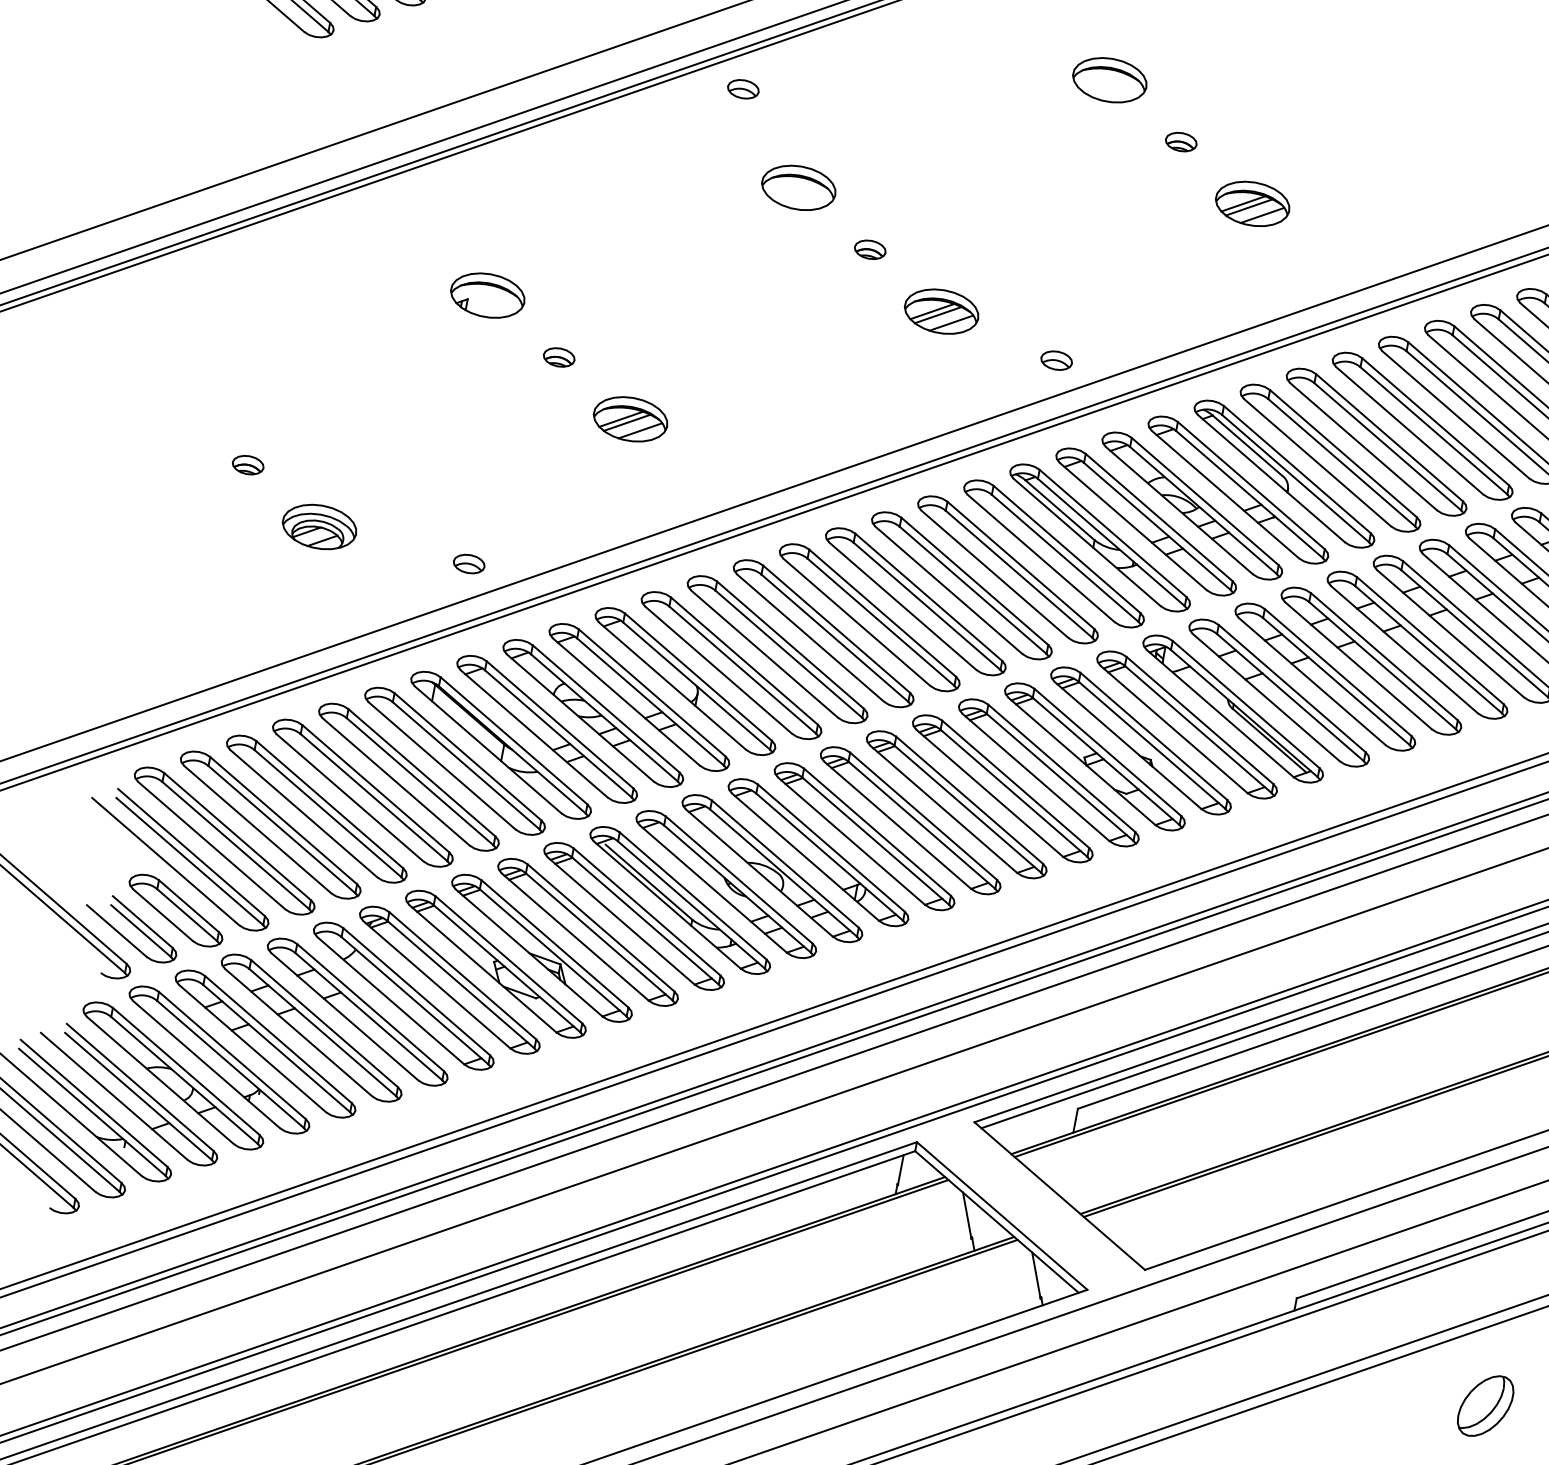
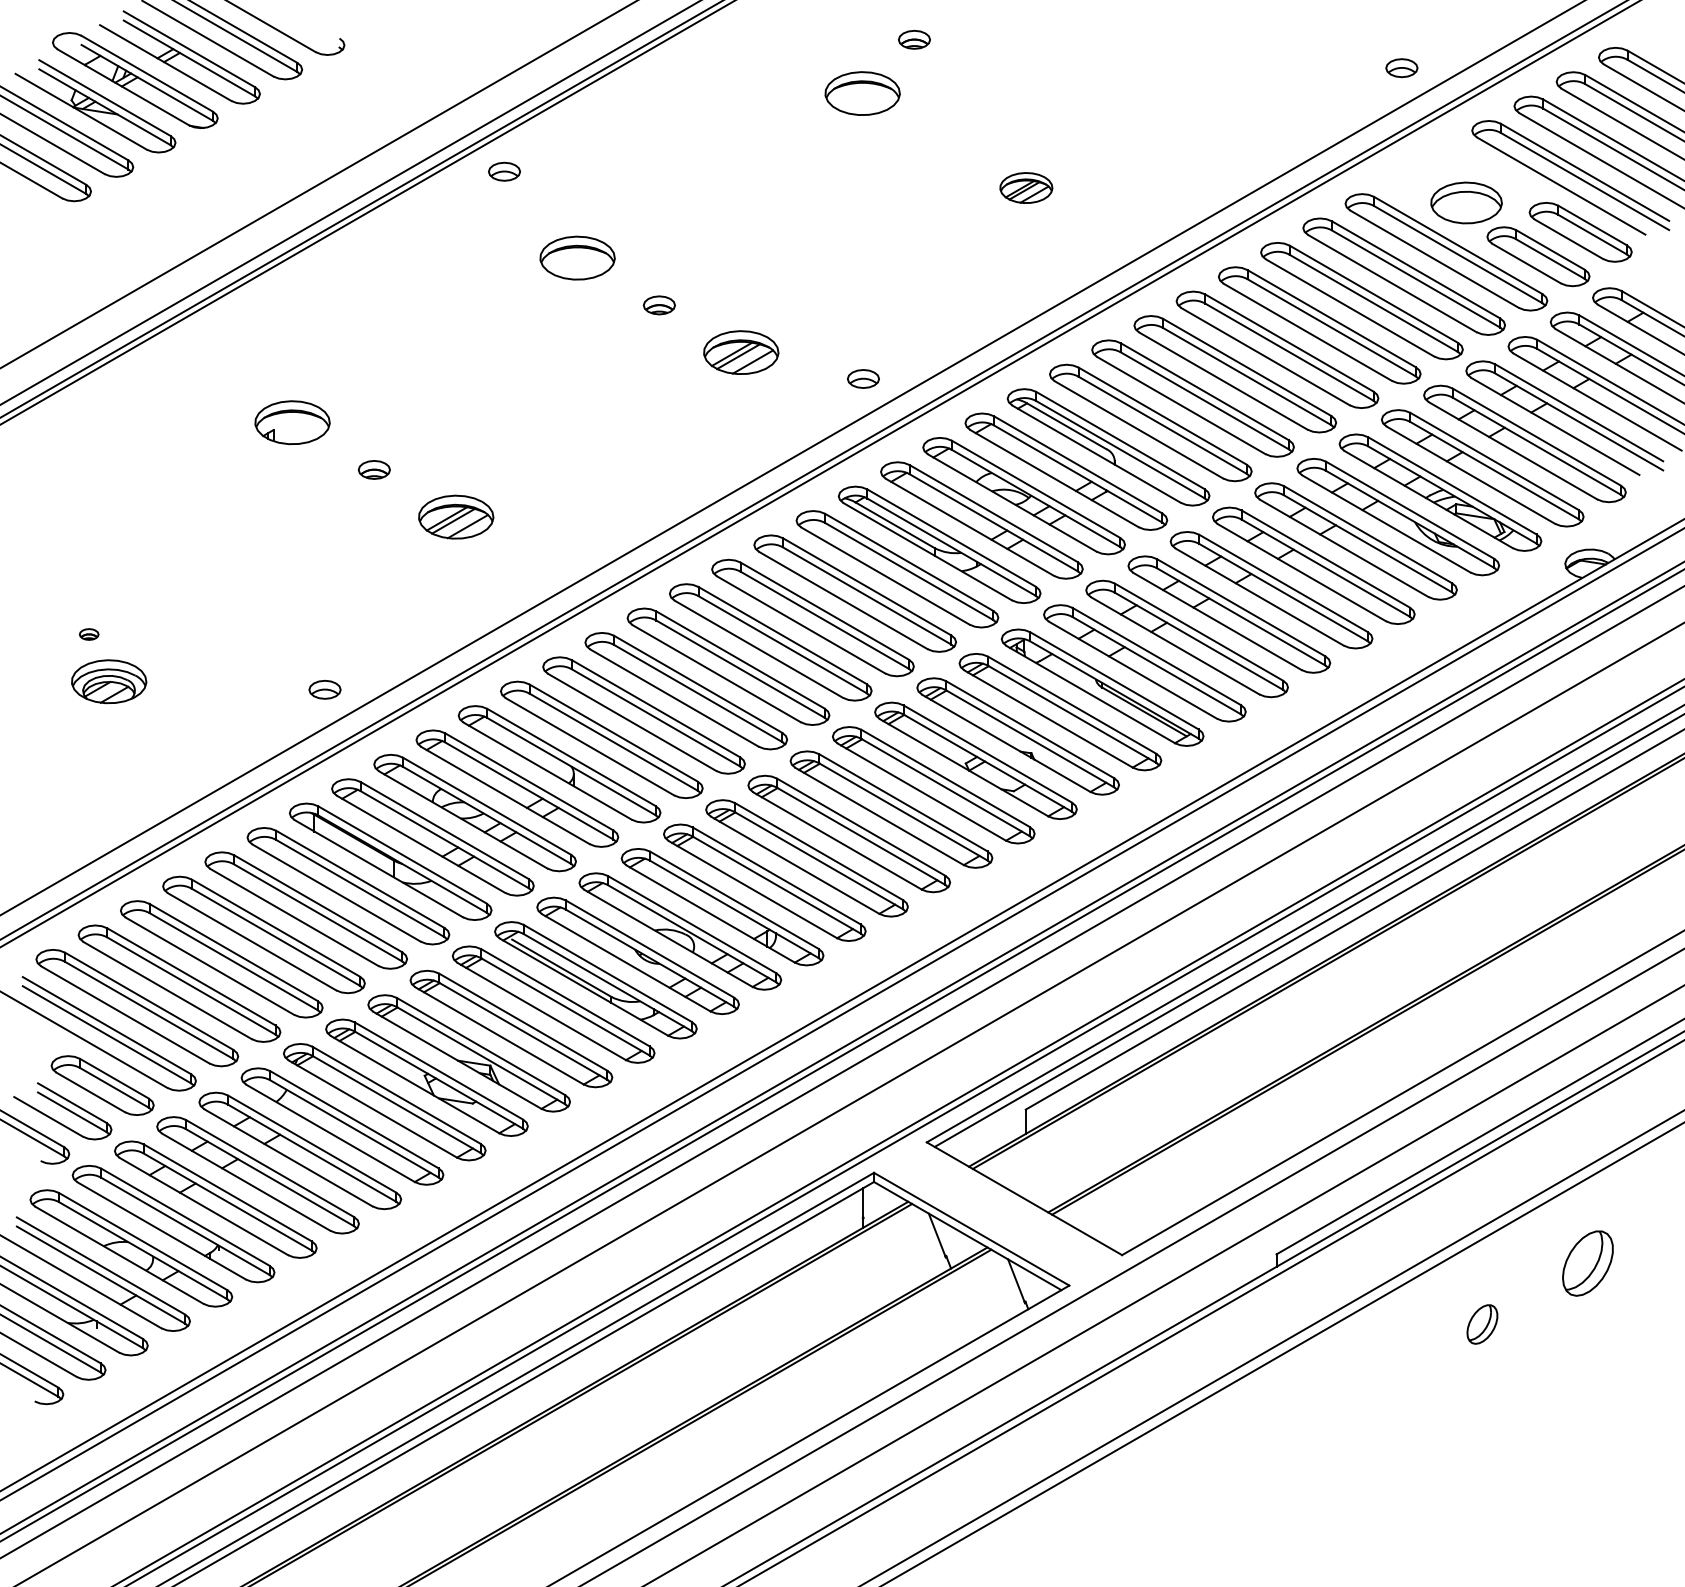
part: (1181, 141) -> (914, 39), moved
part: (1252, 203) -> (1026, 187), size x0.7
part: (247, 465) -> (88, 634), size x0.6
part: (319, 526) -> (109, 681), moved
part: (1485, 1406) -> (1482, 1324), size x0.6

